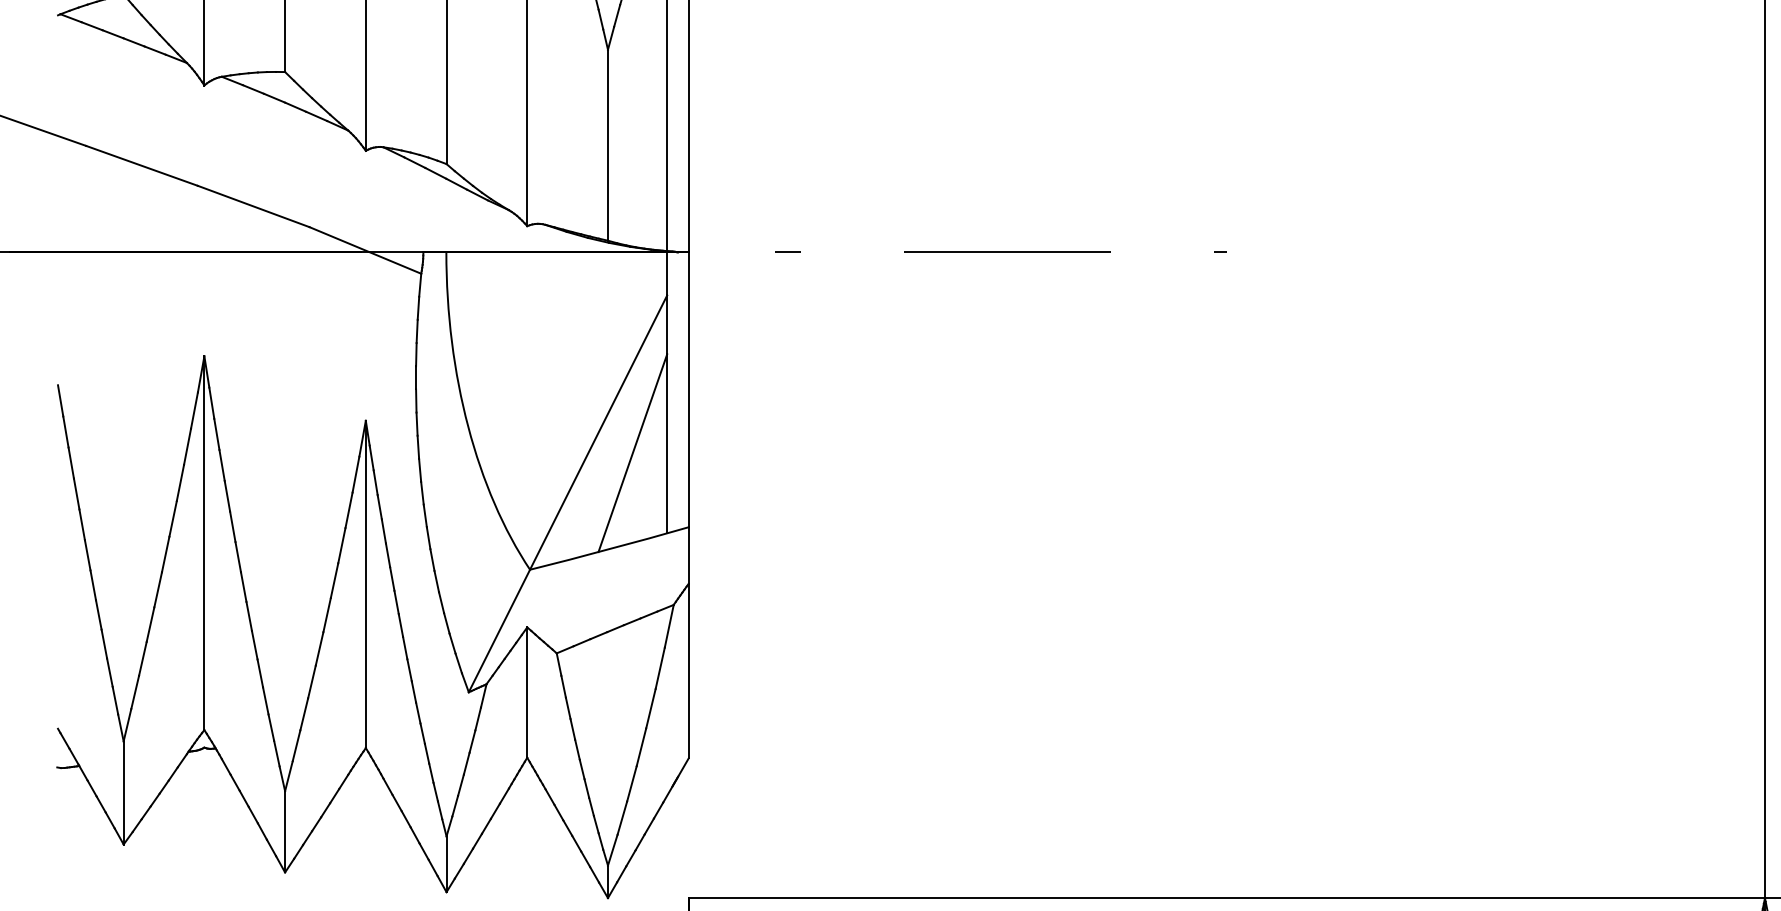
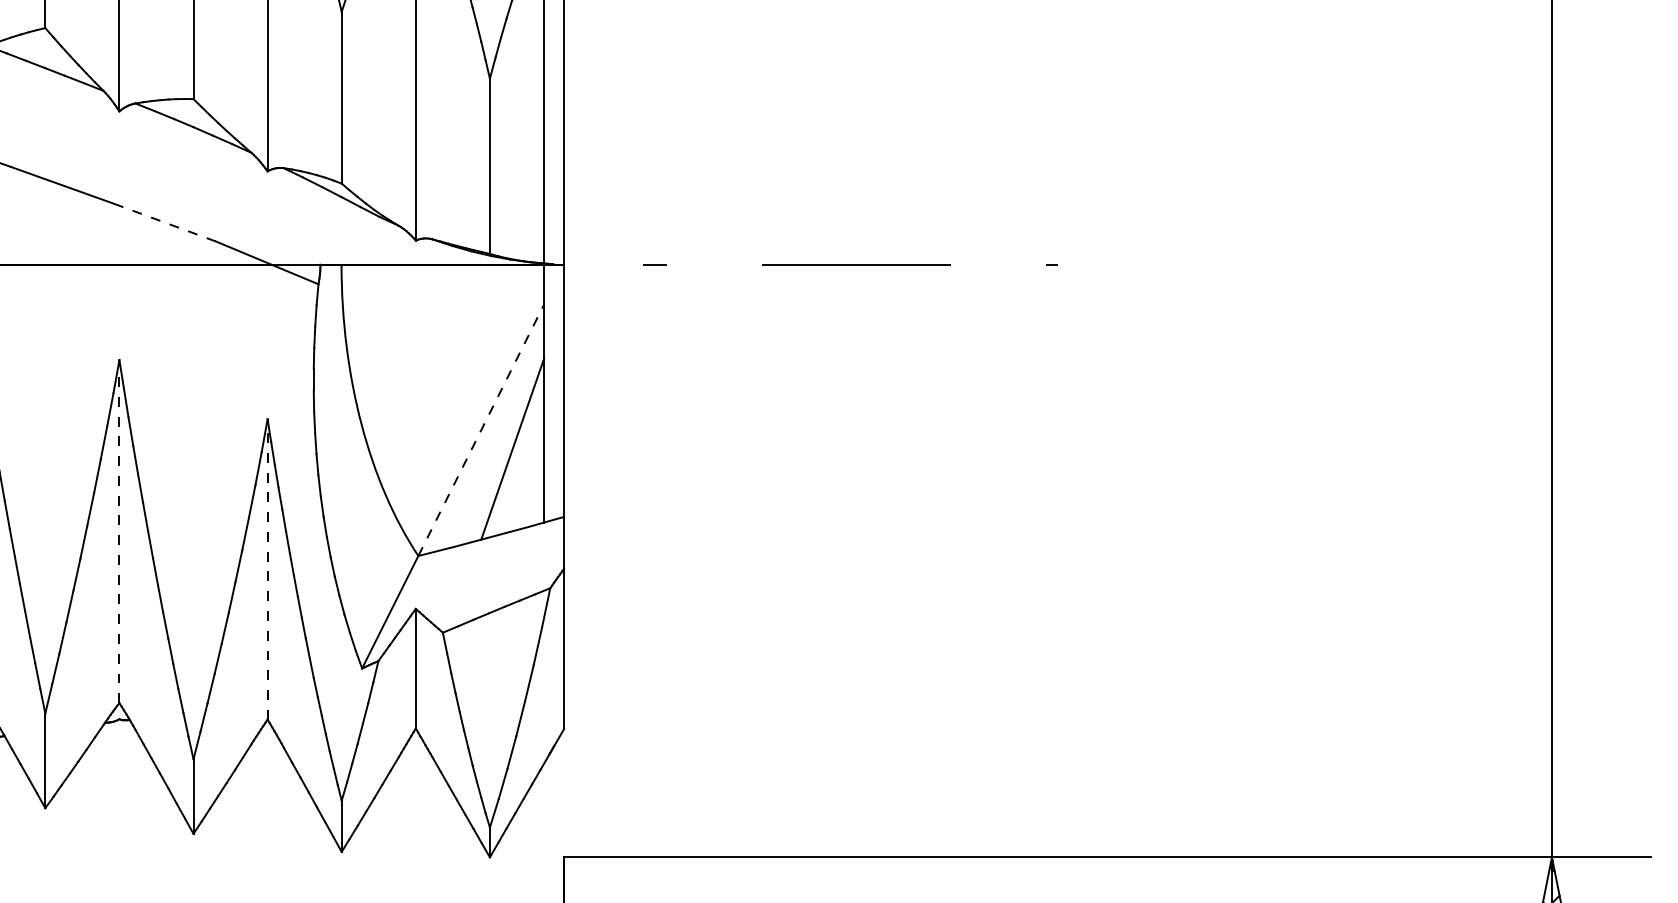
line: (253, 206) -> (164, 222), solid -> dashed
line: (598, 433) -> (481, 430), solid -> dashed
line: (204, 543) -> (119, 531), solid -> dashed
line: (365, 583) -> (267, 568), solid -> dashed

